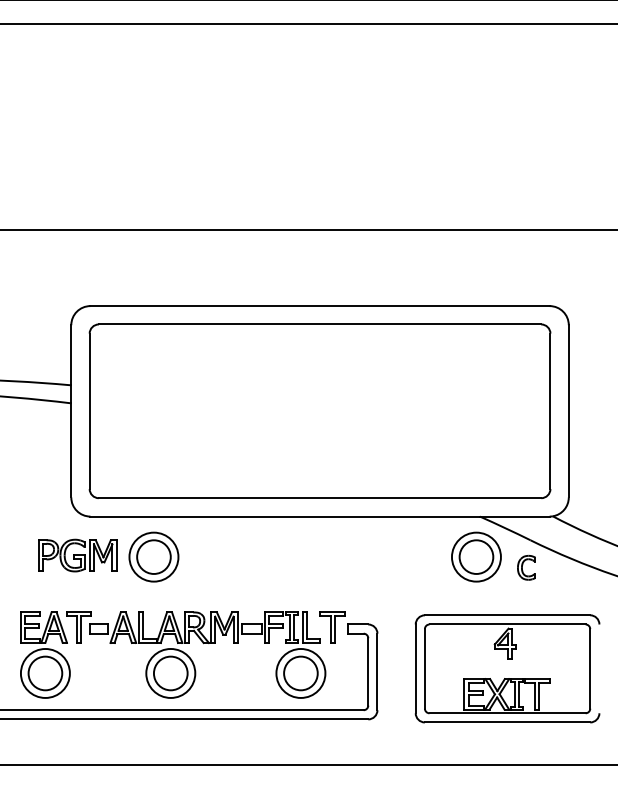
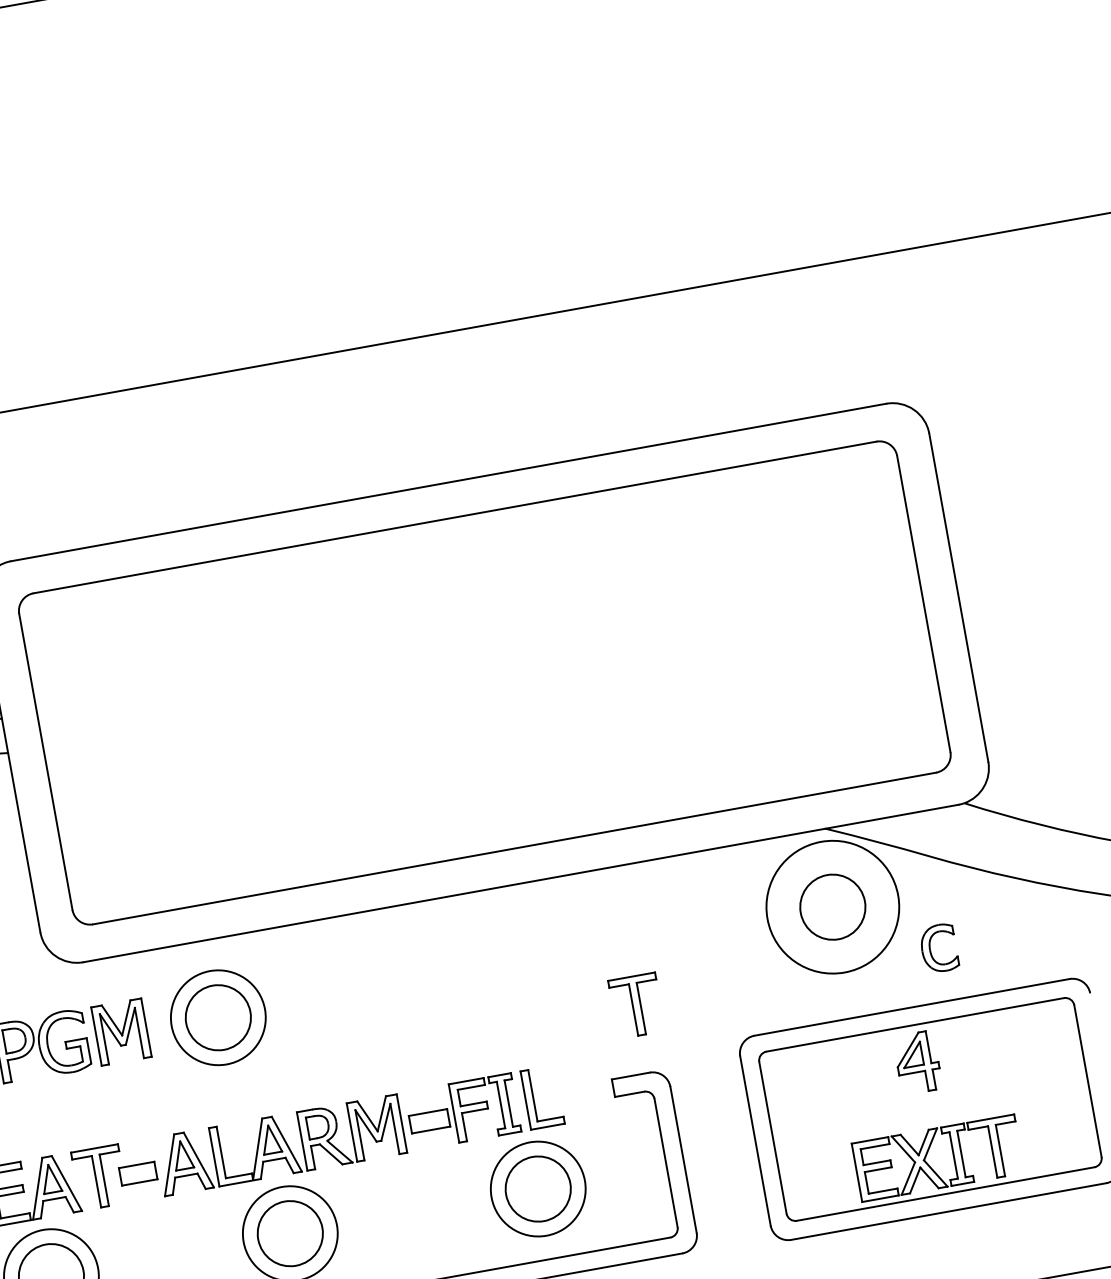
circle: (475, 556) -> (830, 906), size x1.4
part: (526, 567) -> (938, 947), moved
part: (332, 627) -> (636, 1006), moved

